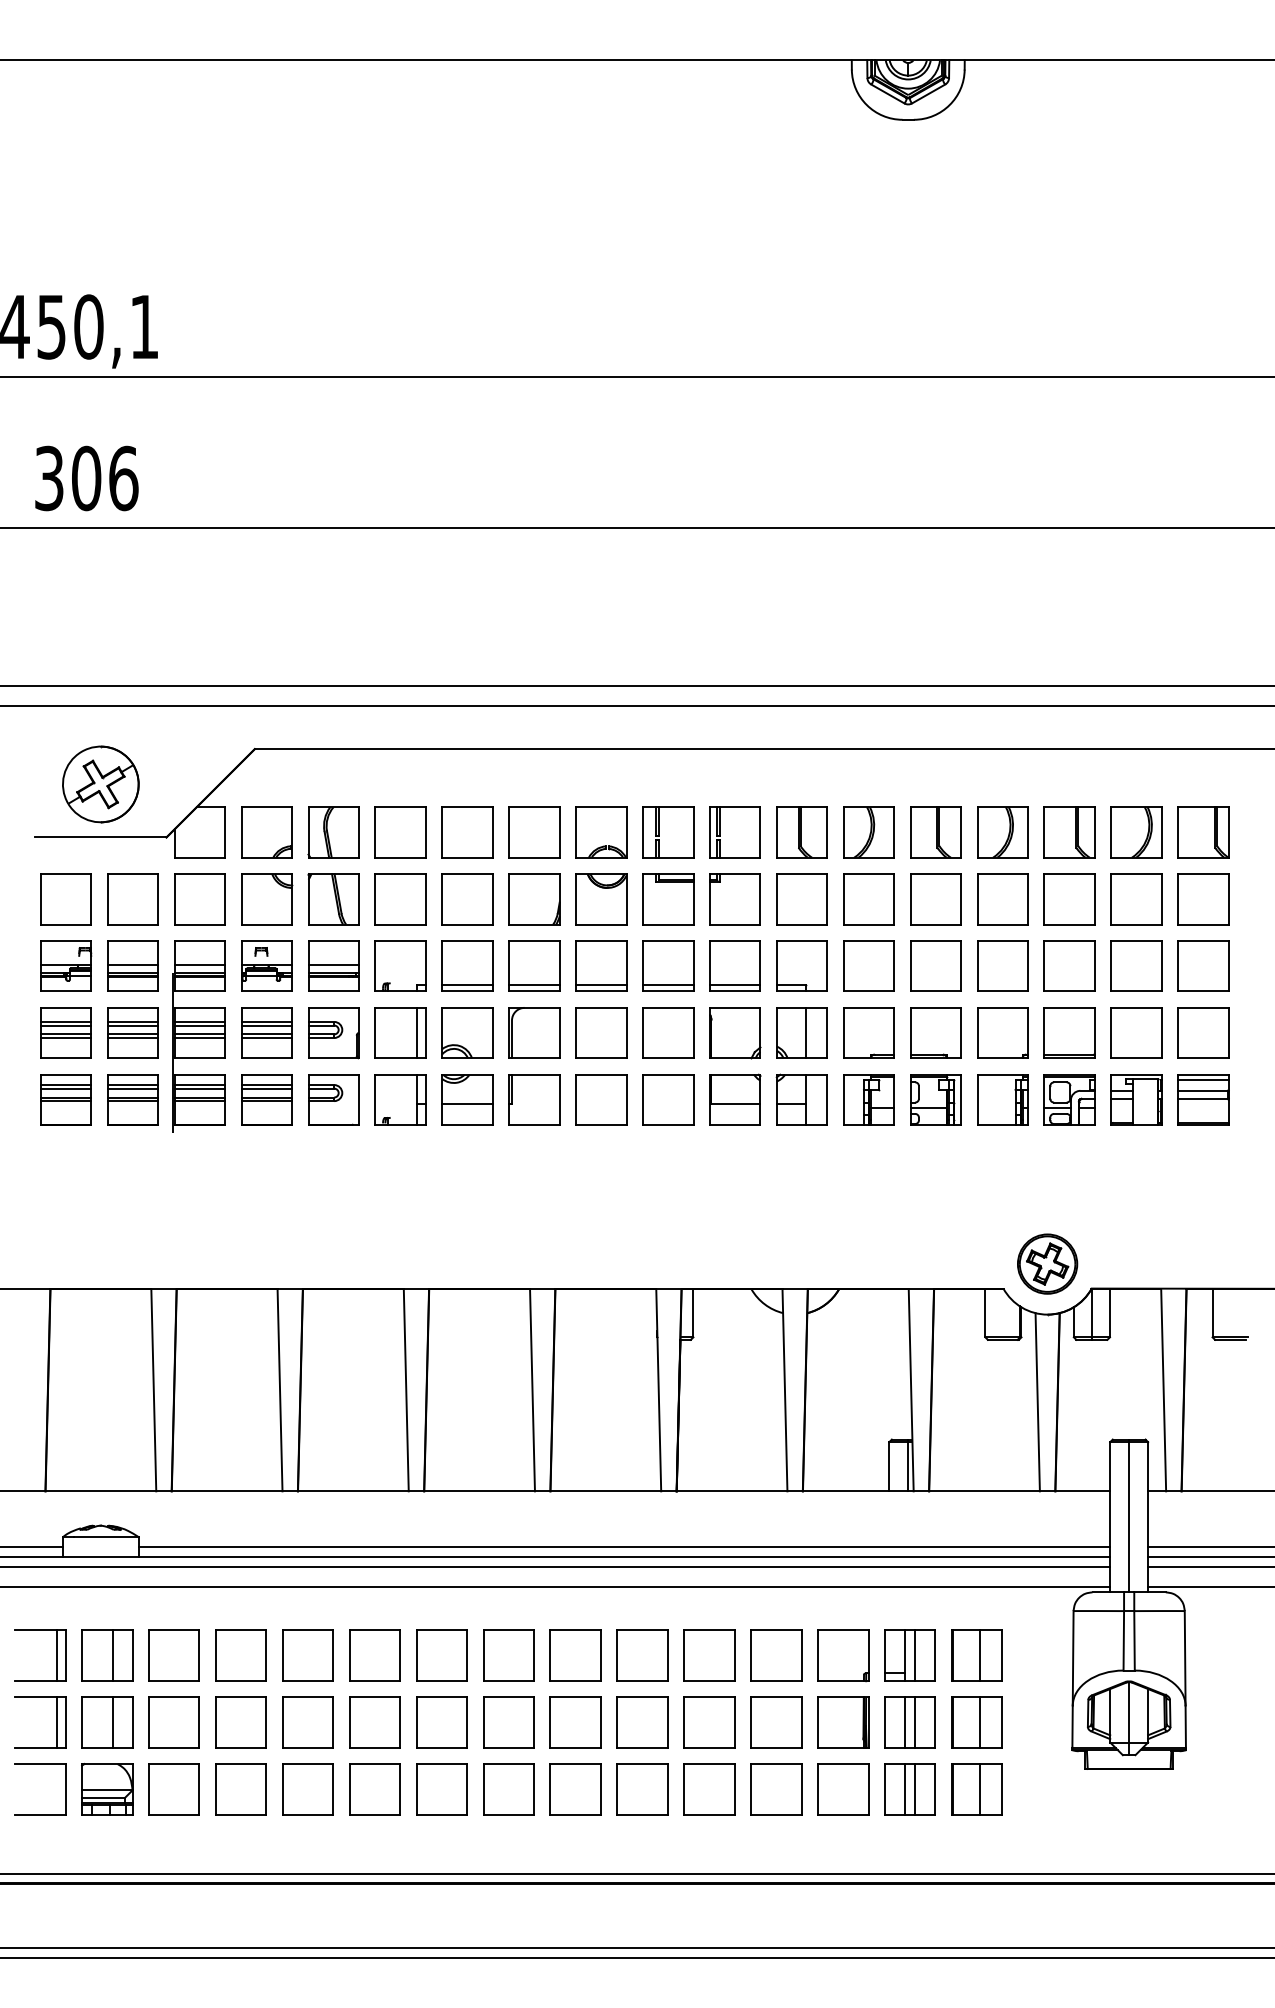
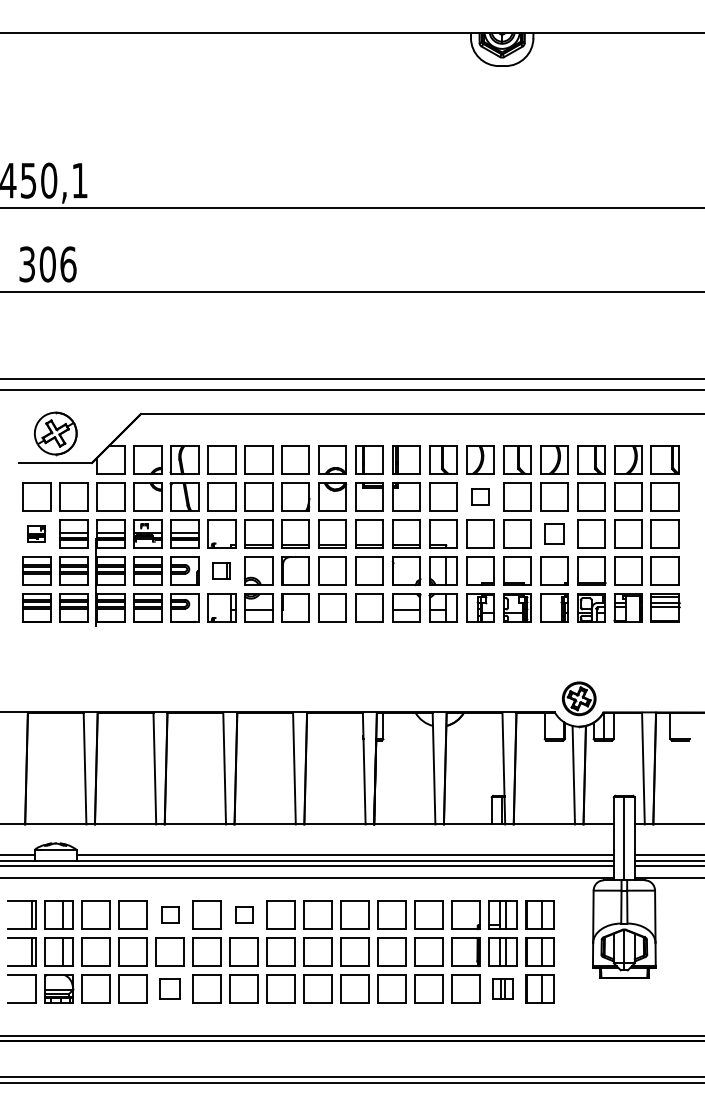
part: (869, 898) -> (480, 496), size x0.6
part: (65, 965) -> (36, 533), size x0.6
part: (1002, 965) -> (554, 533), size x0.7
part: (400, 1032) -> (221, 570), size x0.6
part: (306, 1654) -> (169, 914), size x0.6
part: (440, 1654) -> (243, 914), size x0.6
part: (306, 1788) -> (169, 988), size x0.7
part: (908, 1788) -> (502, 988), size x0.7

